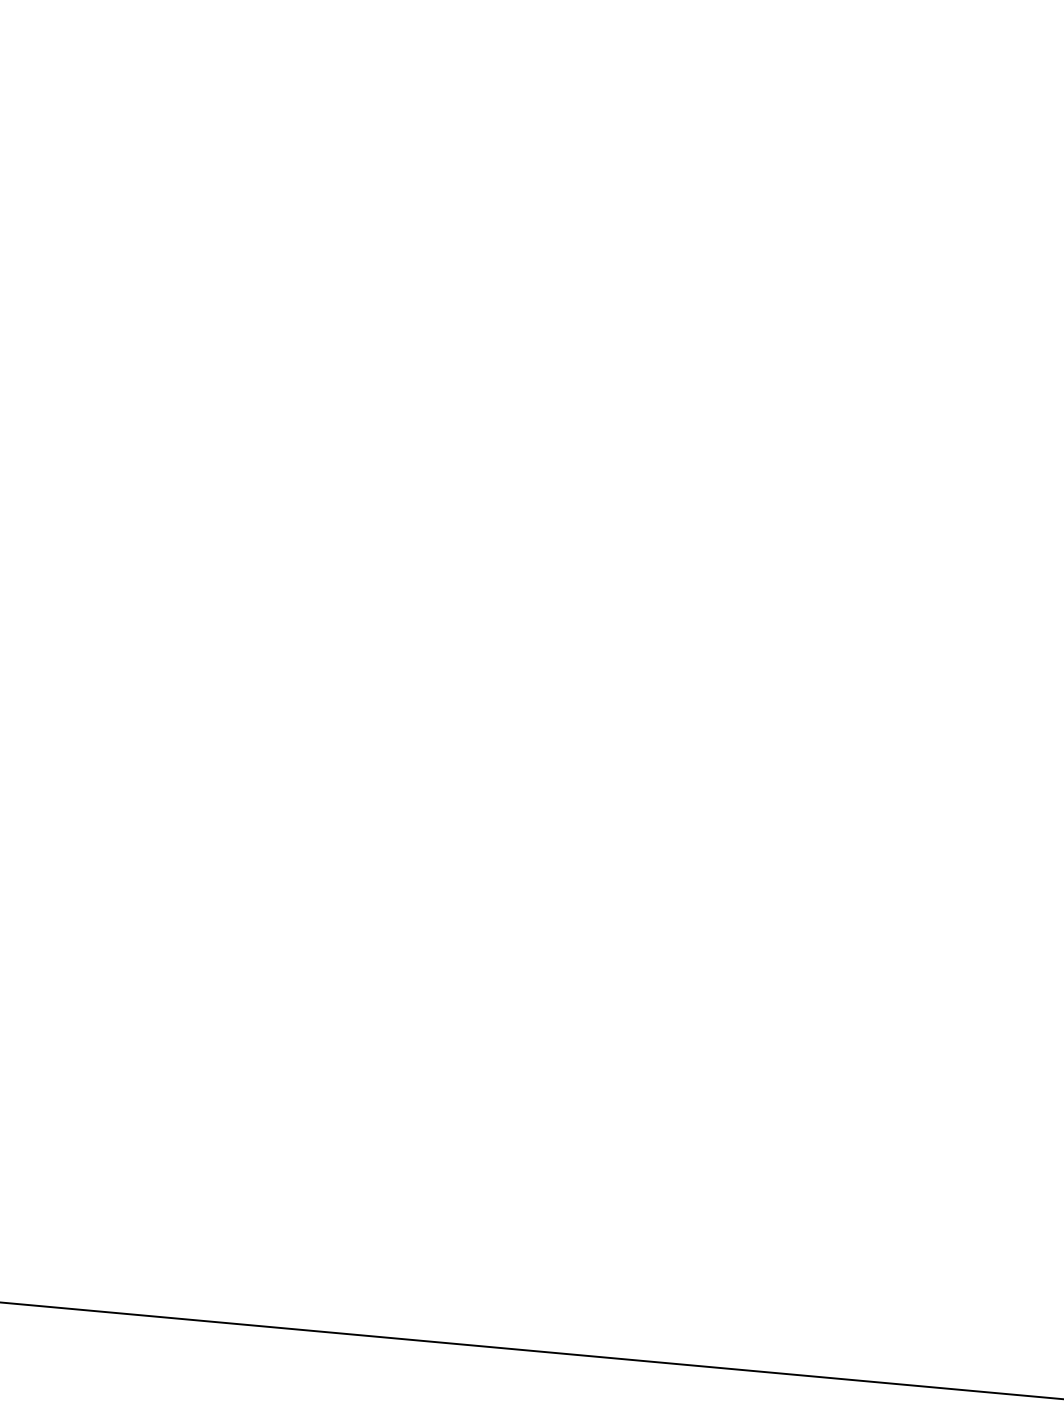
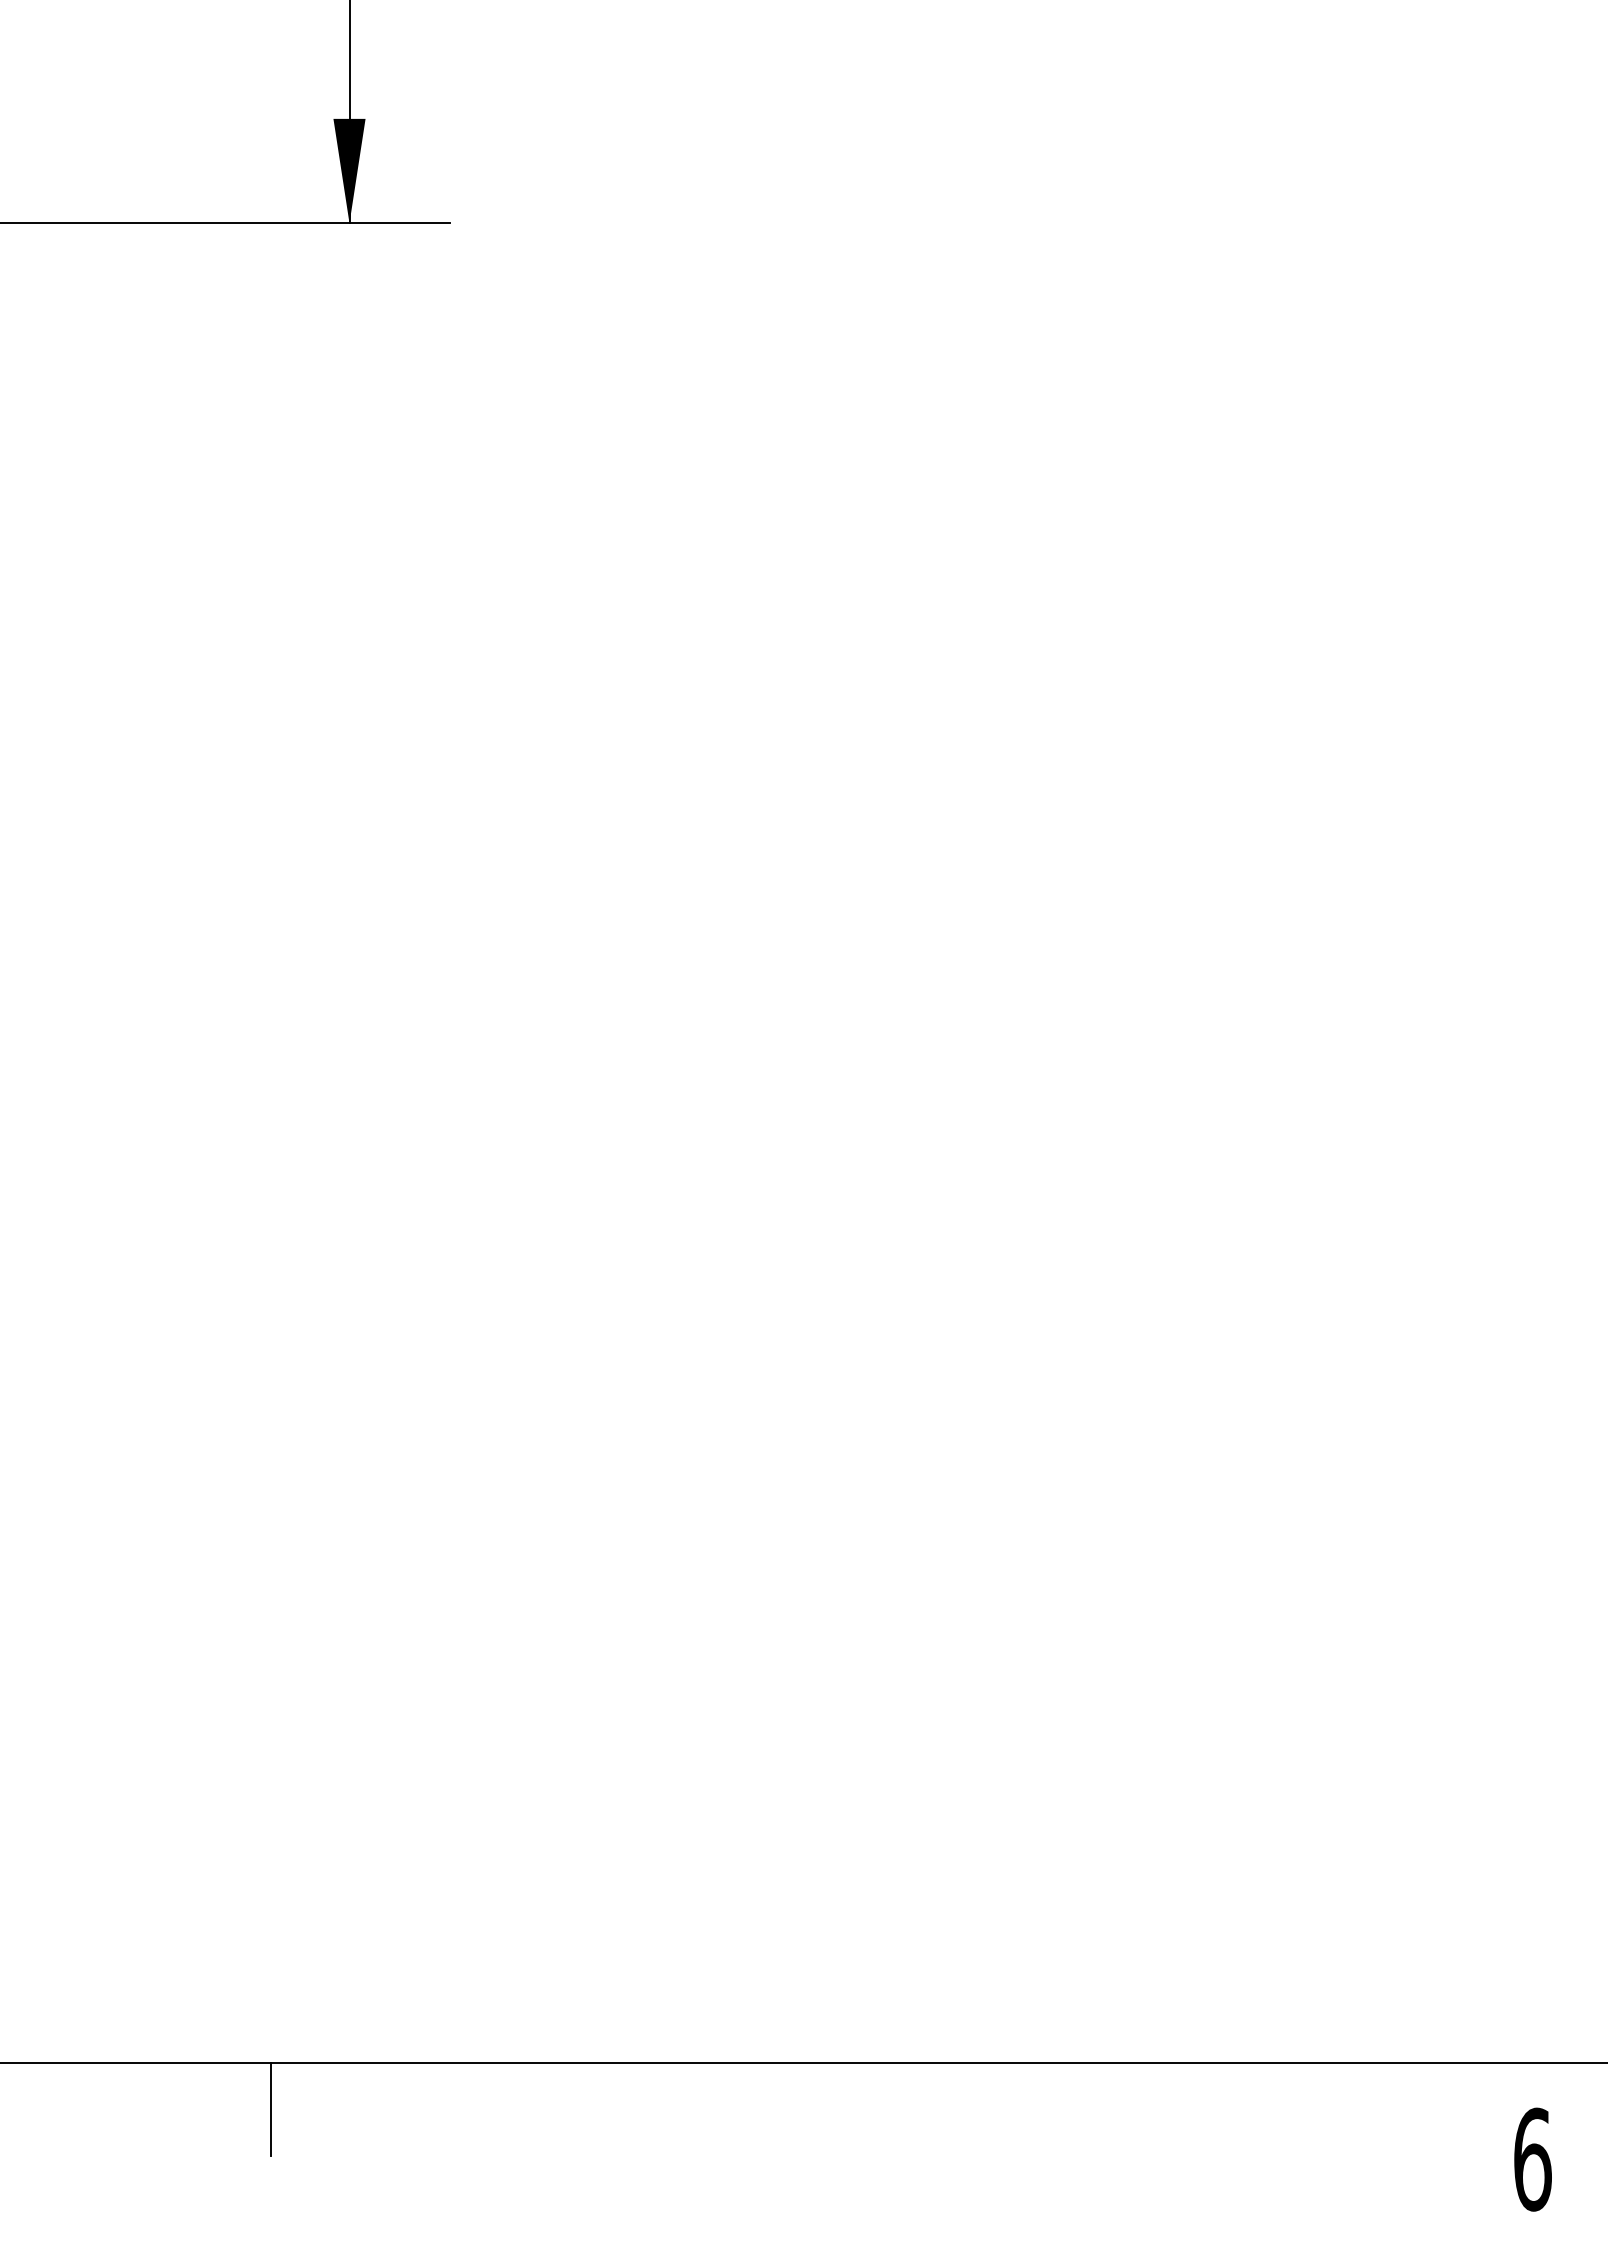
line: (83, 1344) -> (270, 2109), added

